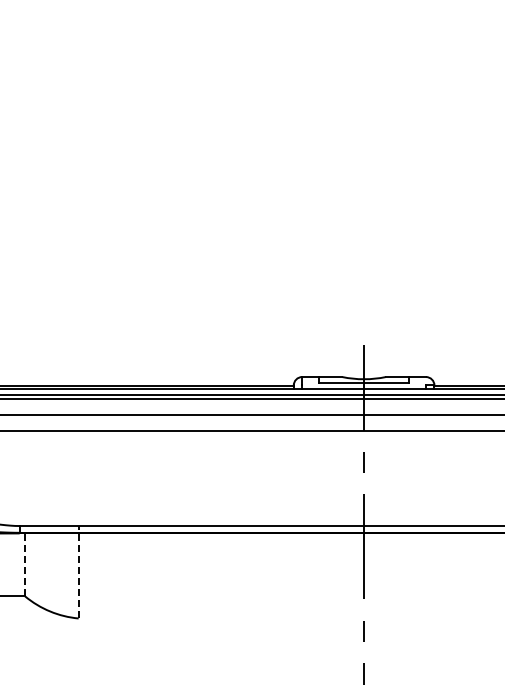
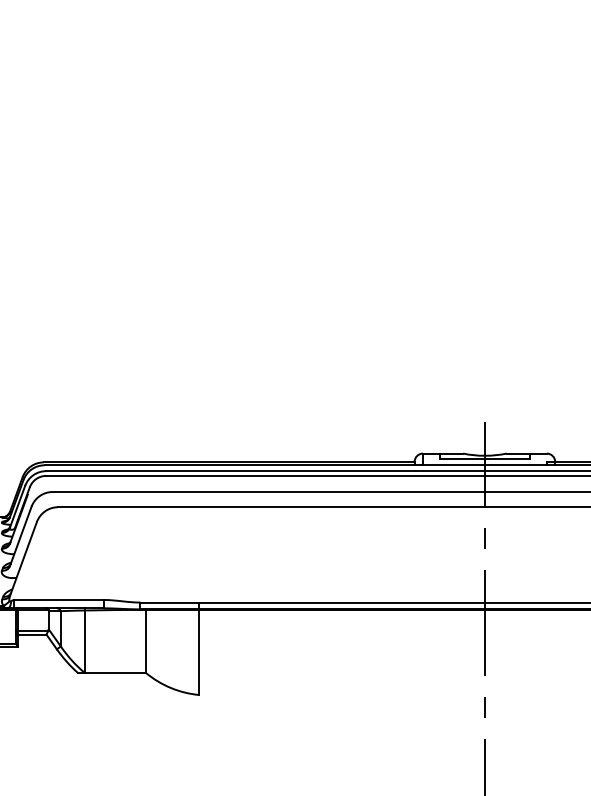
line: (24, 564) -> (145, 641), dashed -> solid
line: (78, 571) -> (199, 648), dashed -> solid

